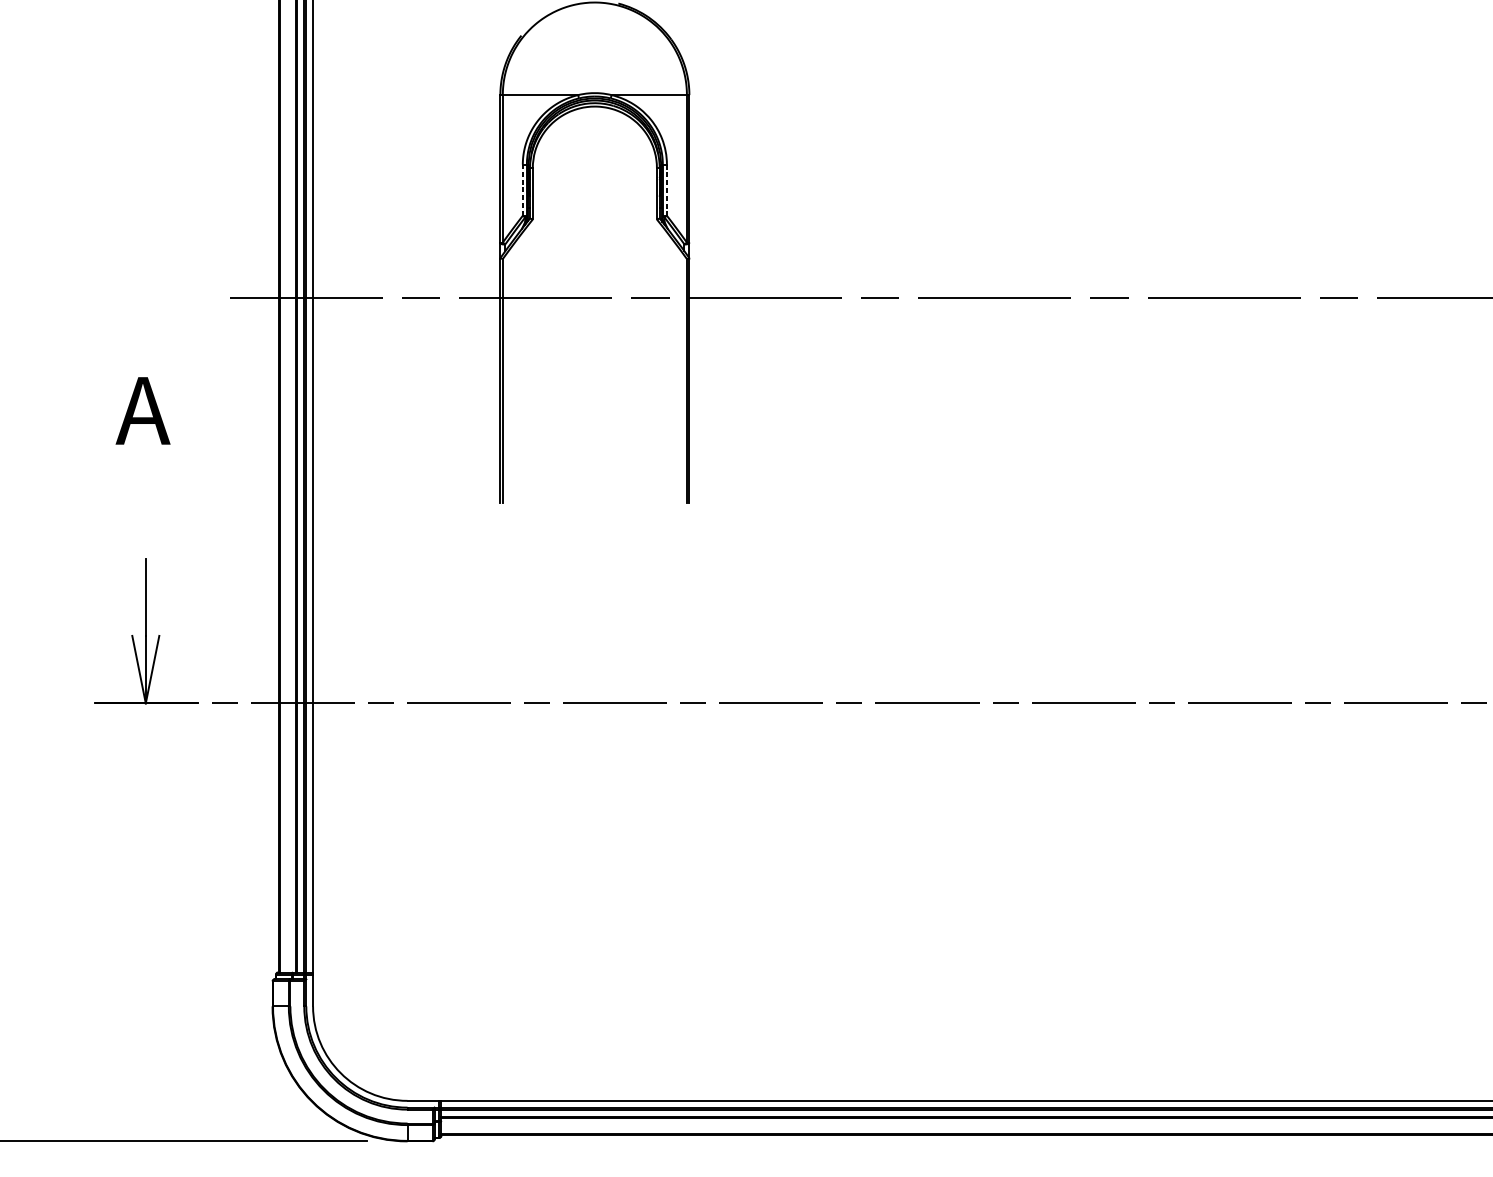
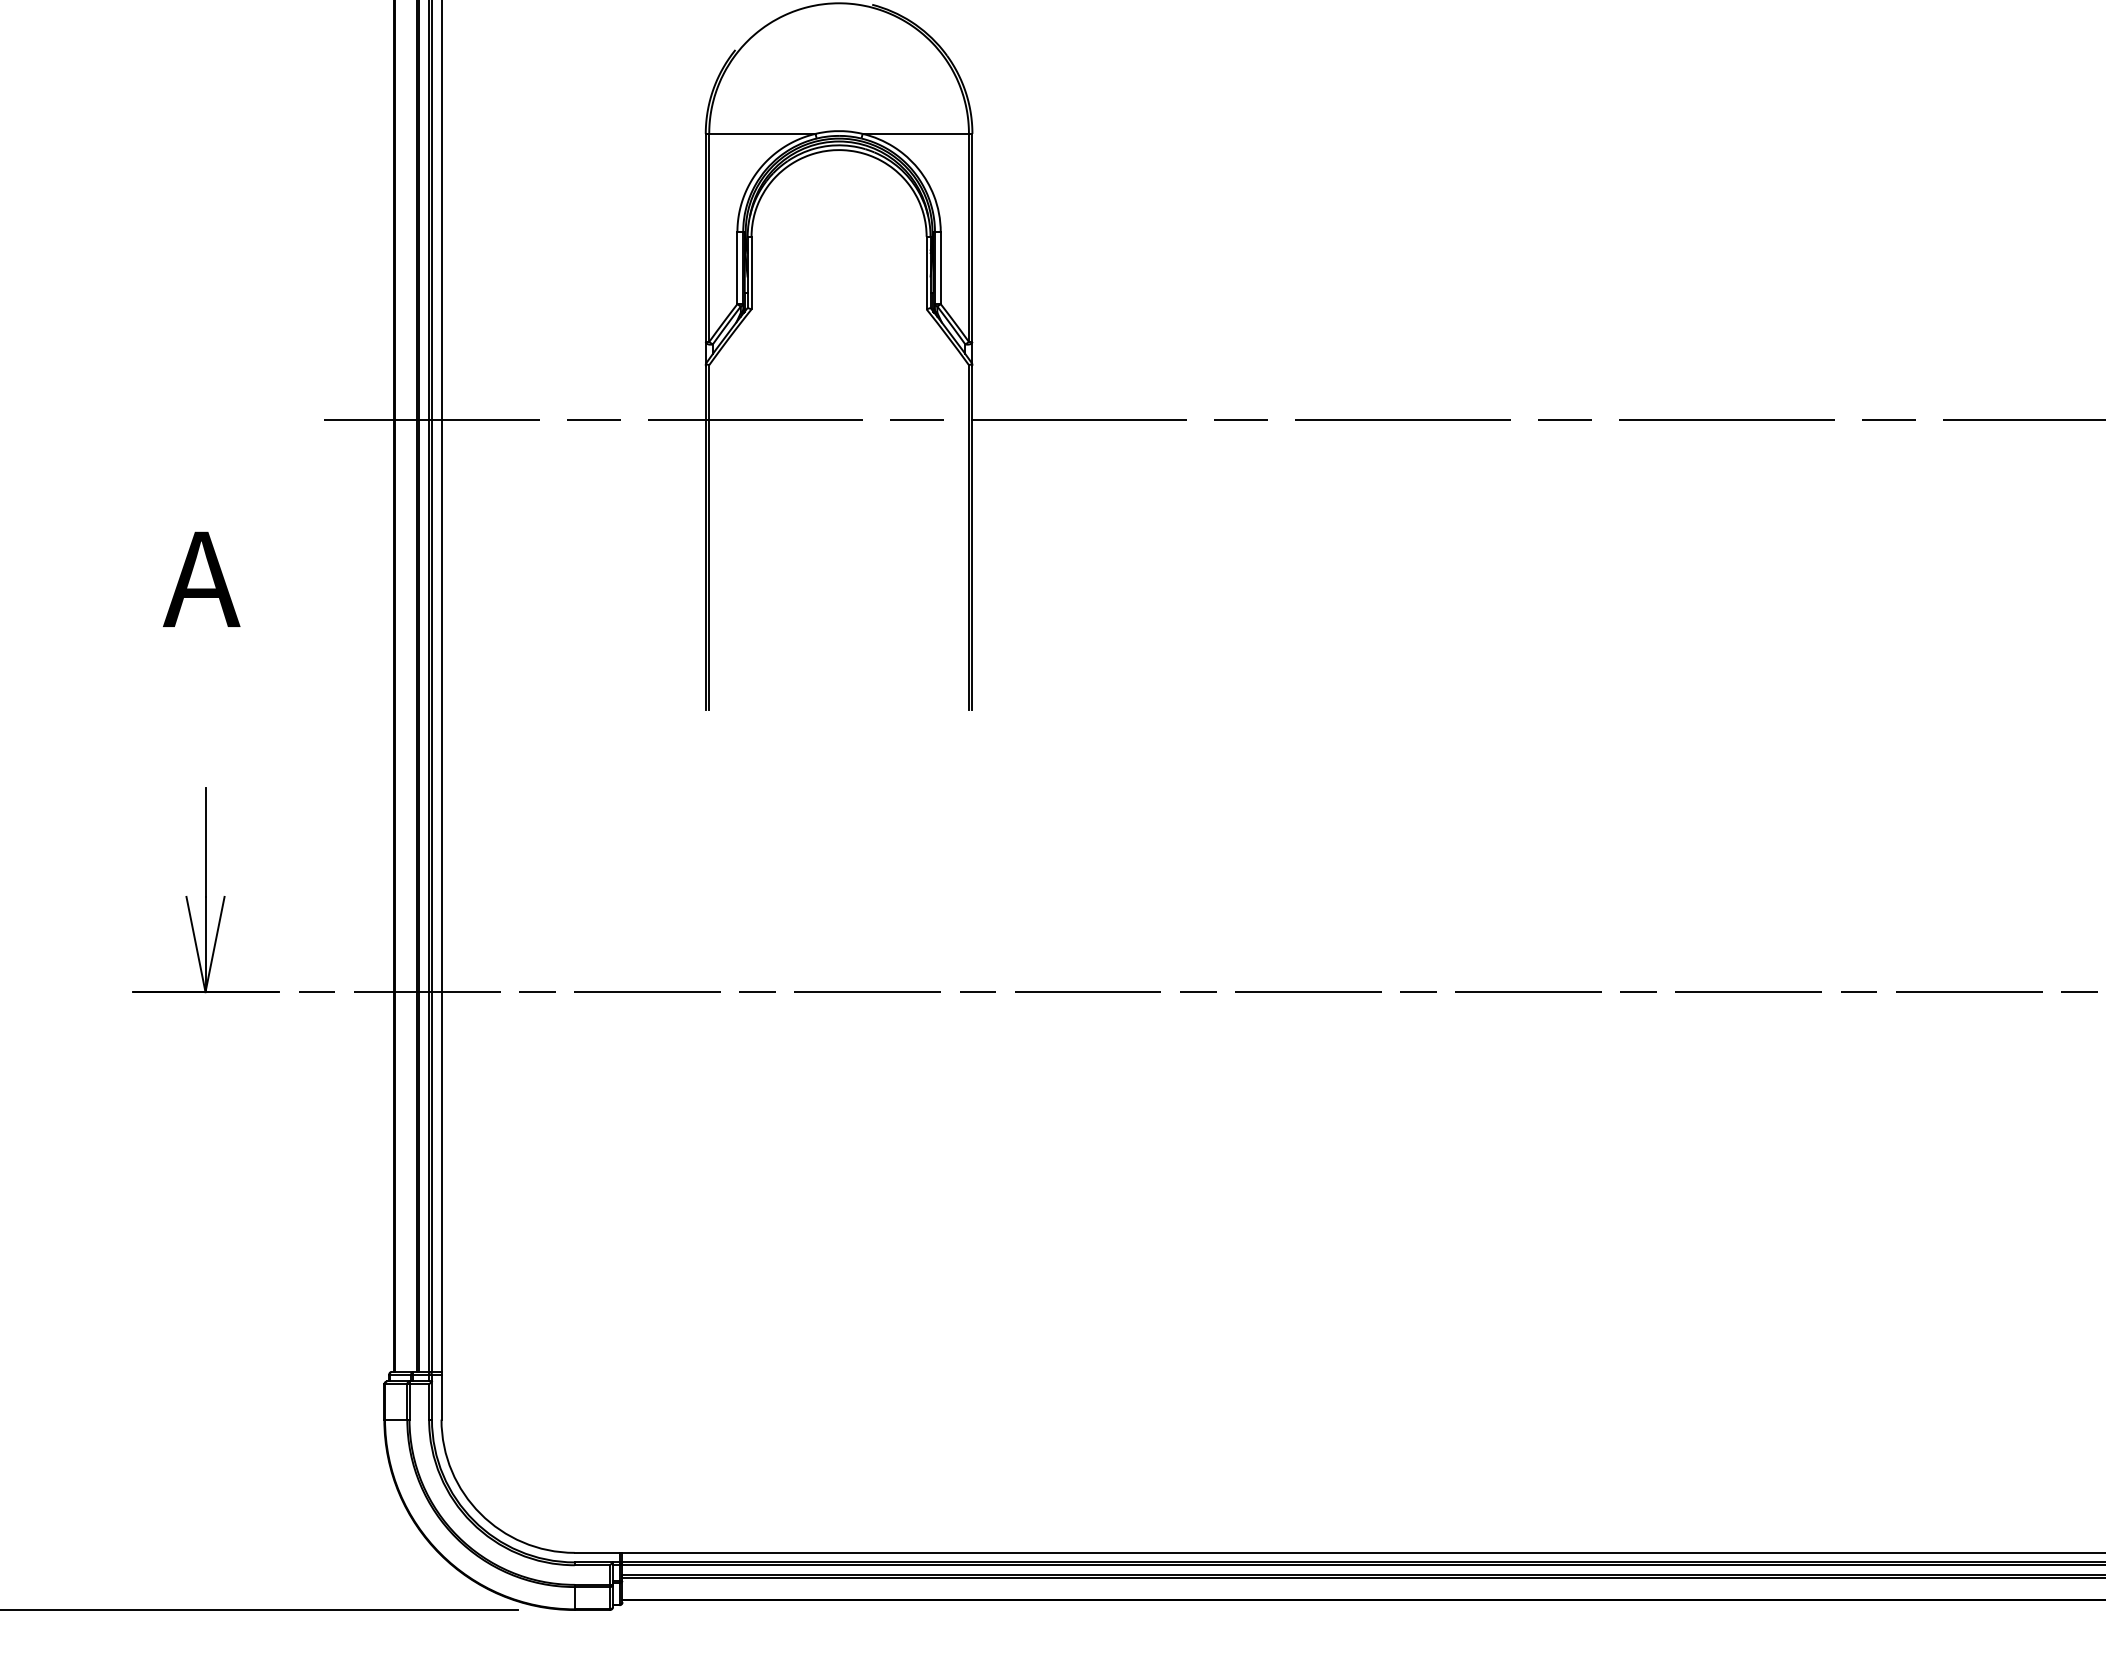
line: (522, 189) -> (737, 267), dashed -> solid
line: (666, 190) -> (940, 268), dashed -> solid

